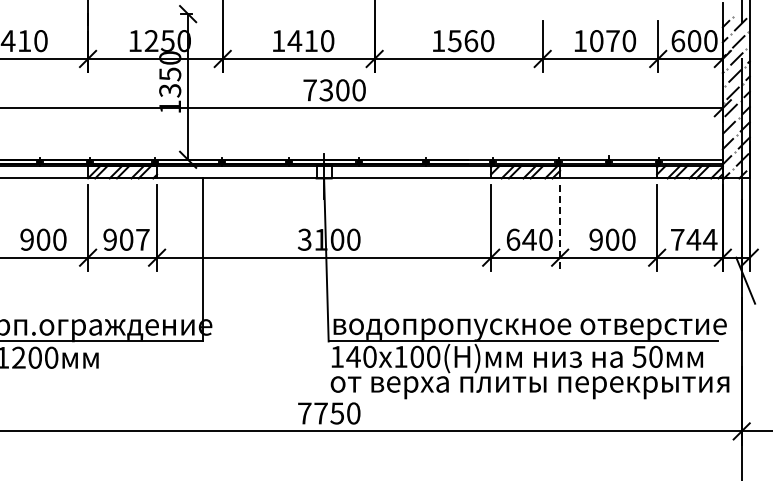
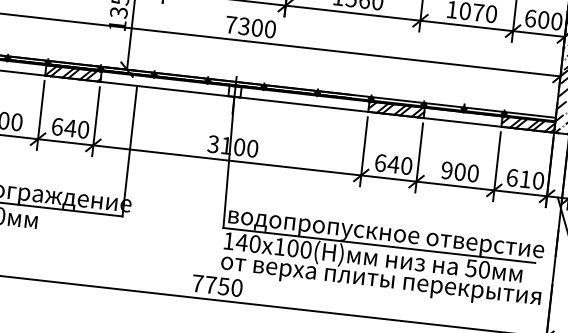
line: (560, 228) -> (419, 158), dashed -> solid
text: (126, 239) -> (70, 128), 907 -> 640
text: (694, 239) -> (525, 179), 744 -> 610

